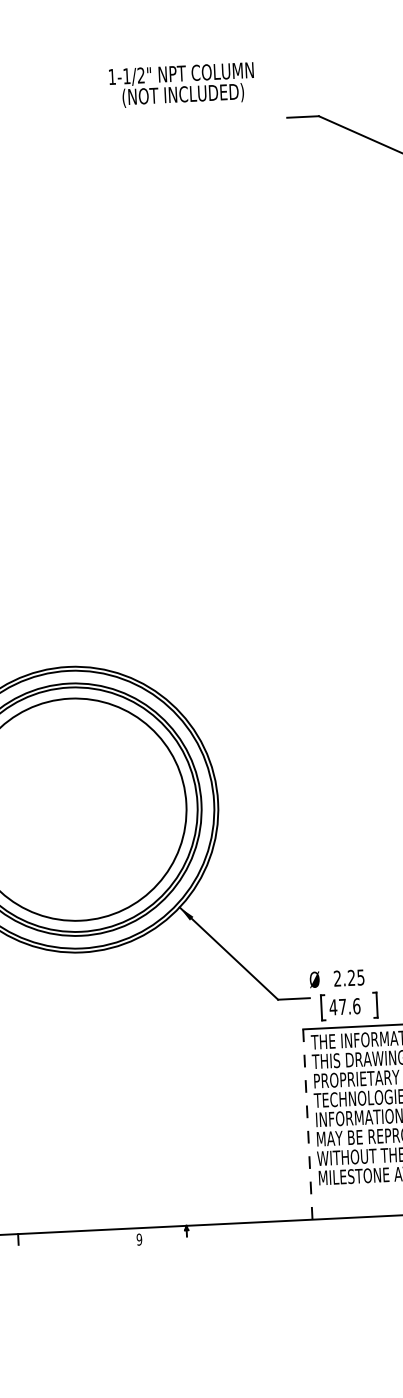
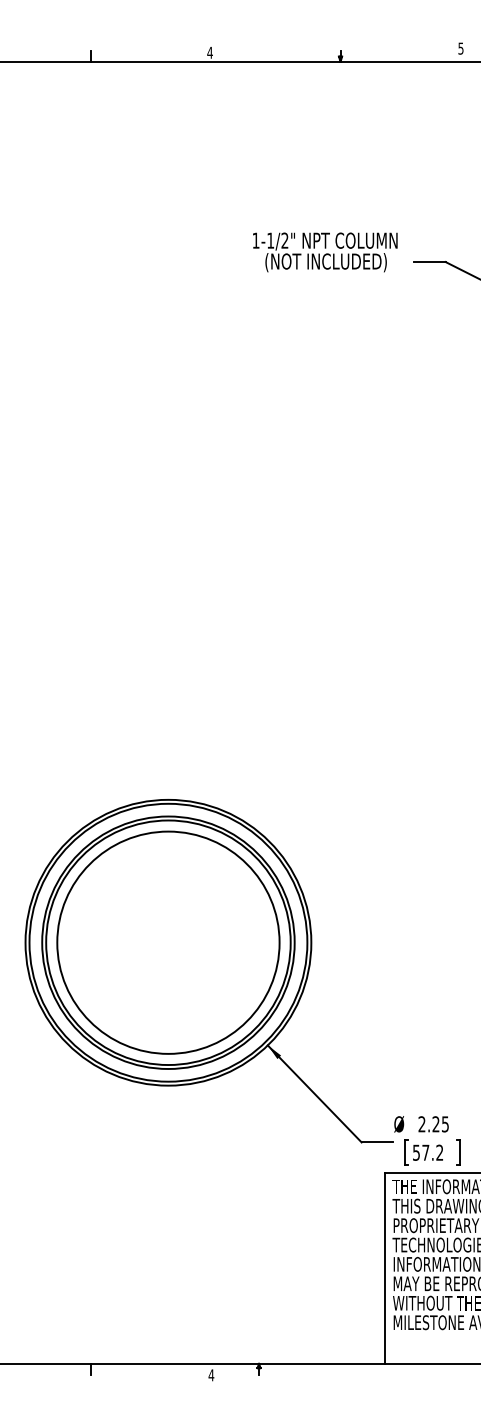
text: (182, 85) -> (325, 252), moved
text: (344, 1006) -> (427, 1152), 47.6 -> 57.2
line: (308, 1125) -> (385, 1269), dashed -> solid
text: (139, 1239) -> (211, 1375), 9 -> 4

